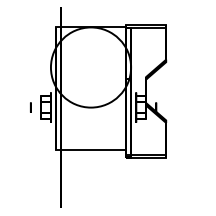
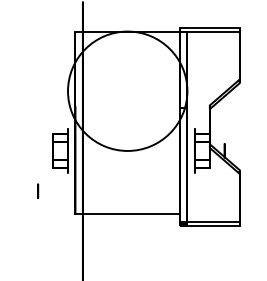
circle: (30, 107) -> (37, 191), moved

